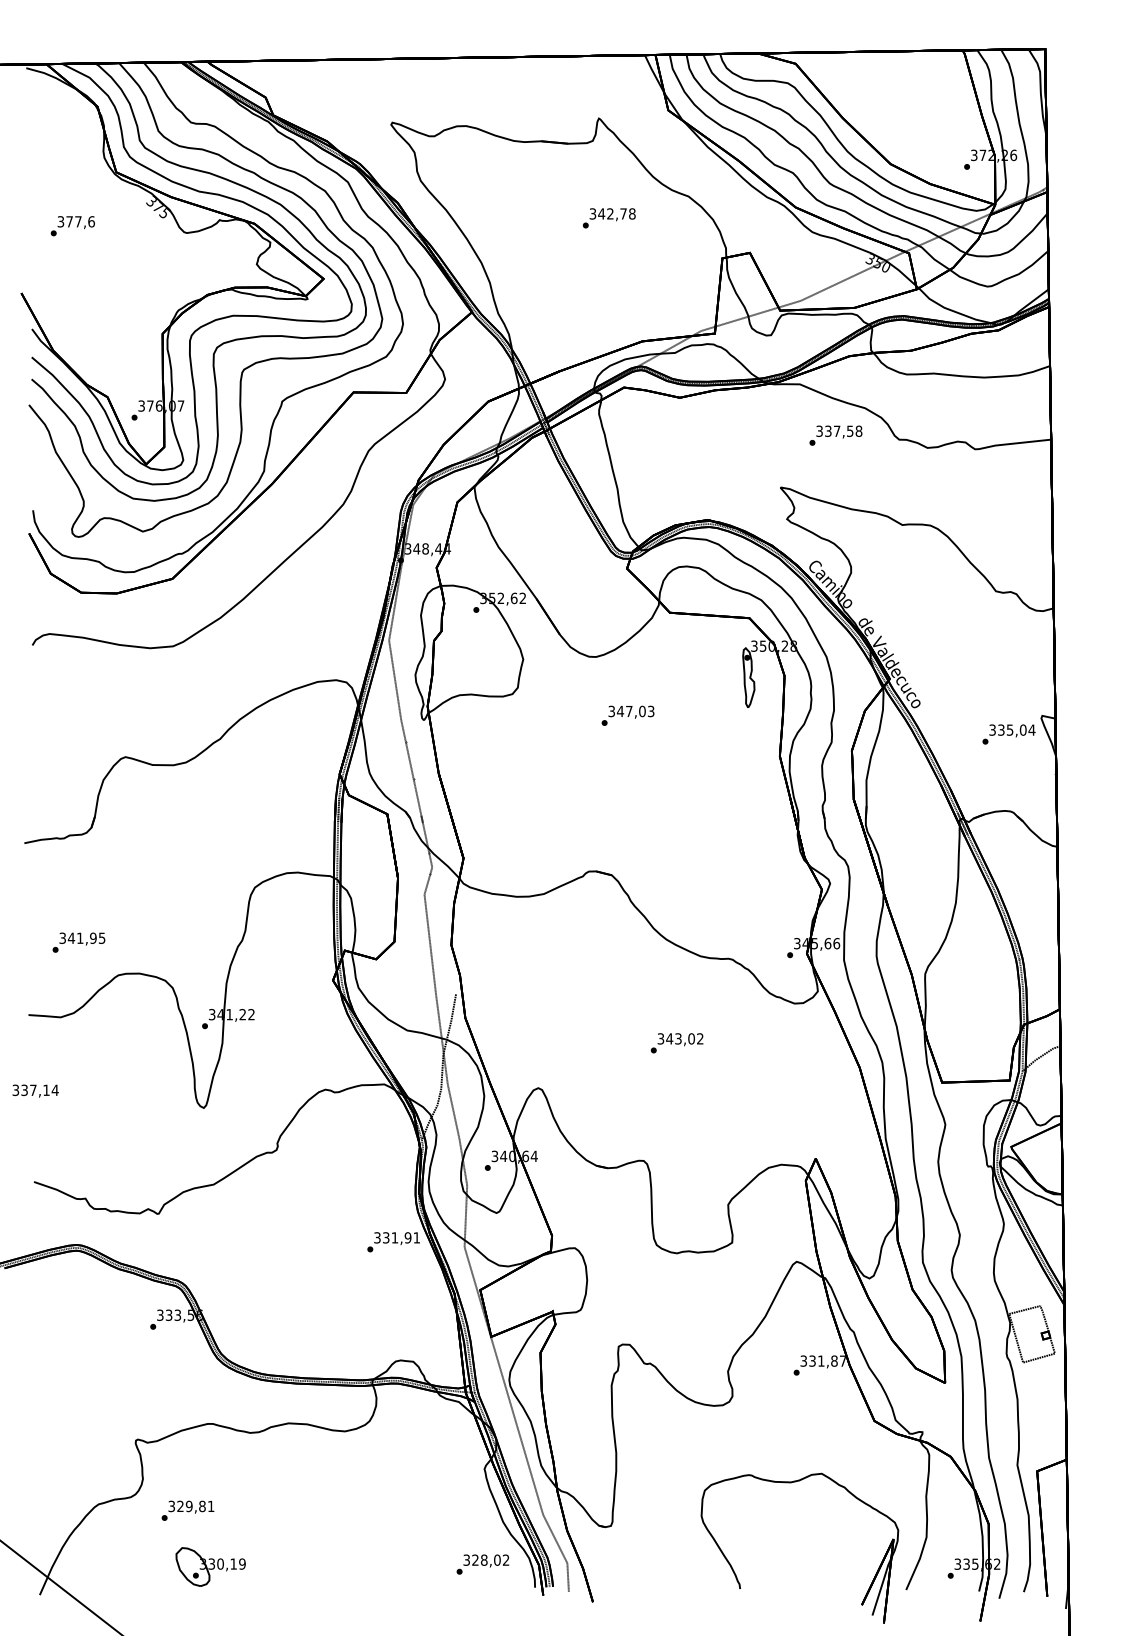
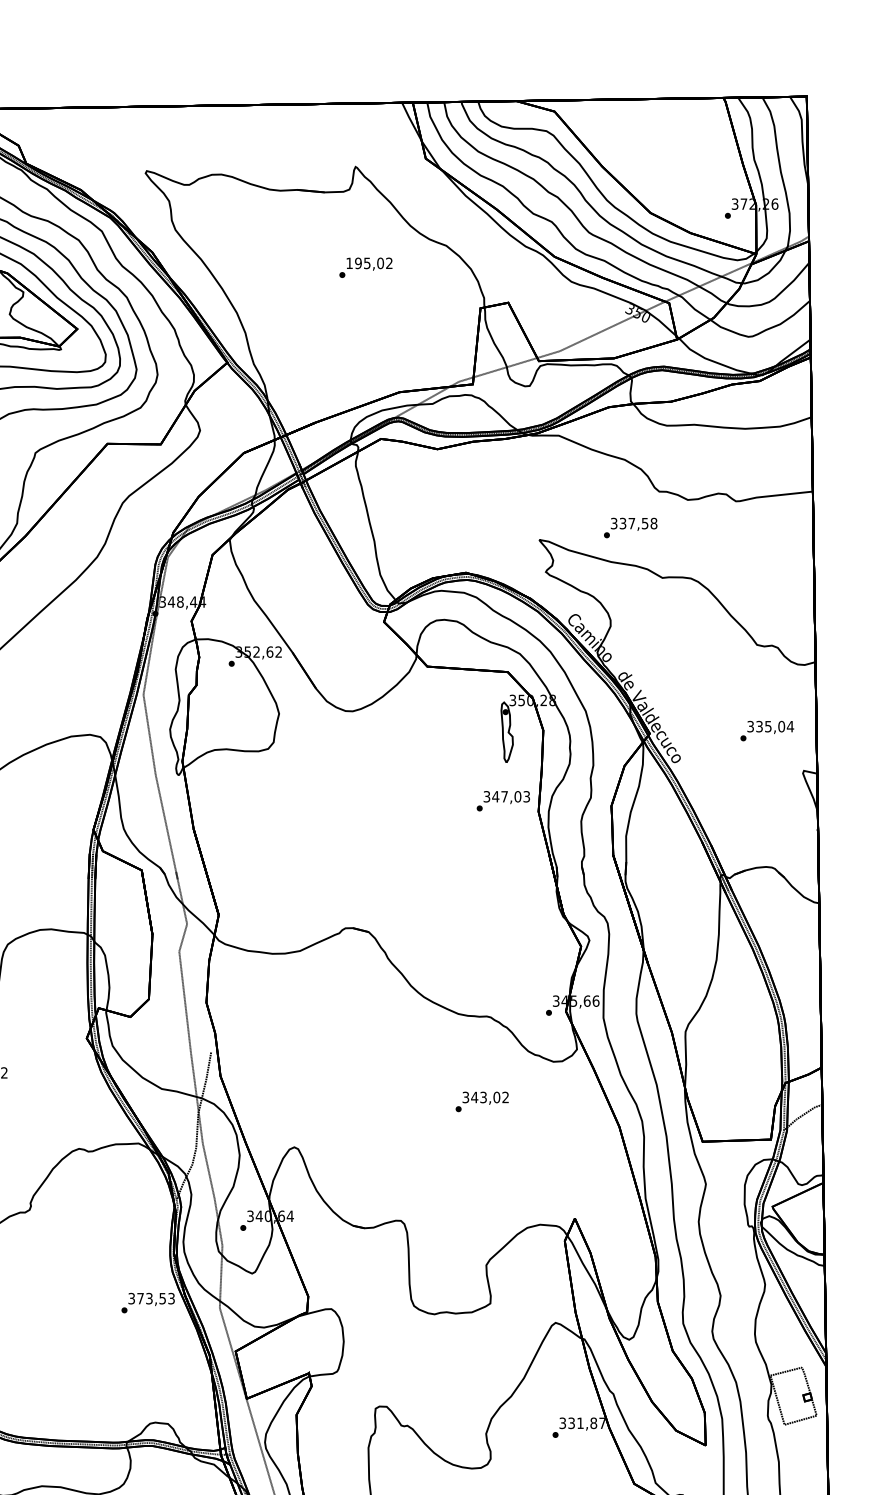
text: (612, 213) -> (369, 262), 342,78 -> 195,02
text: (835, 435) -> (630, 527), moved
text: (627, 715) -> (502, 800), moved
text: (1008, 734) -> (766, 731), moved
text: (676, 1043) -> (481, 1102), moved
text: (401, 1237) -> (156, 1298), 331,91 -> 373,53

